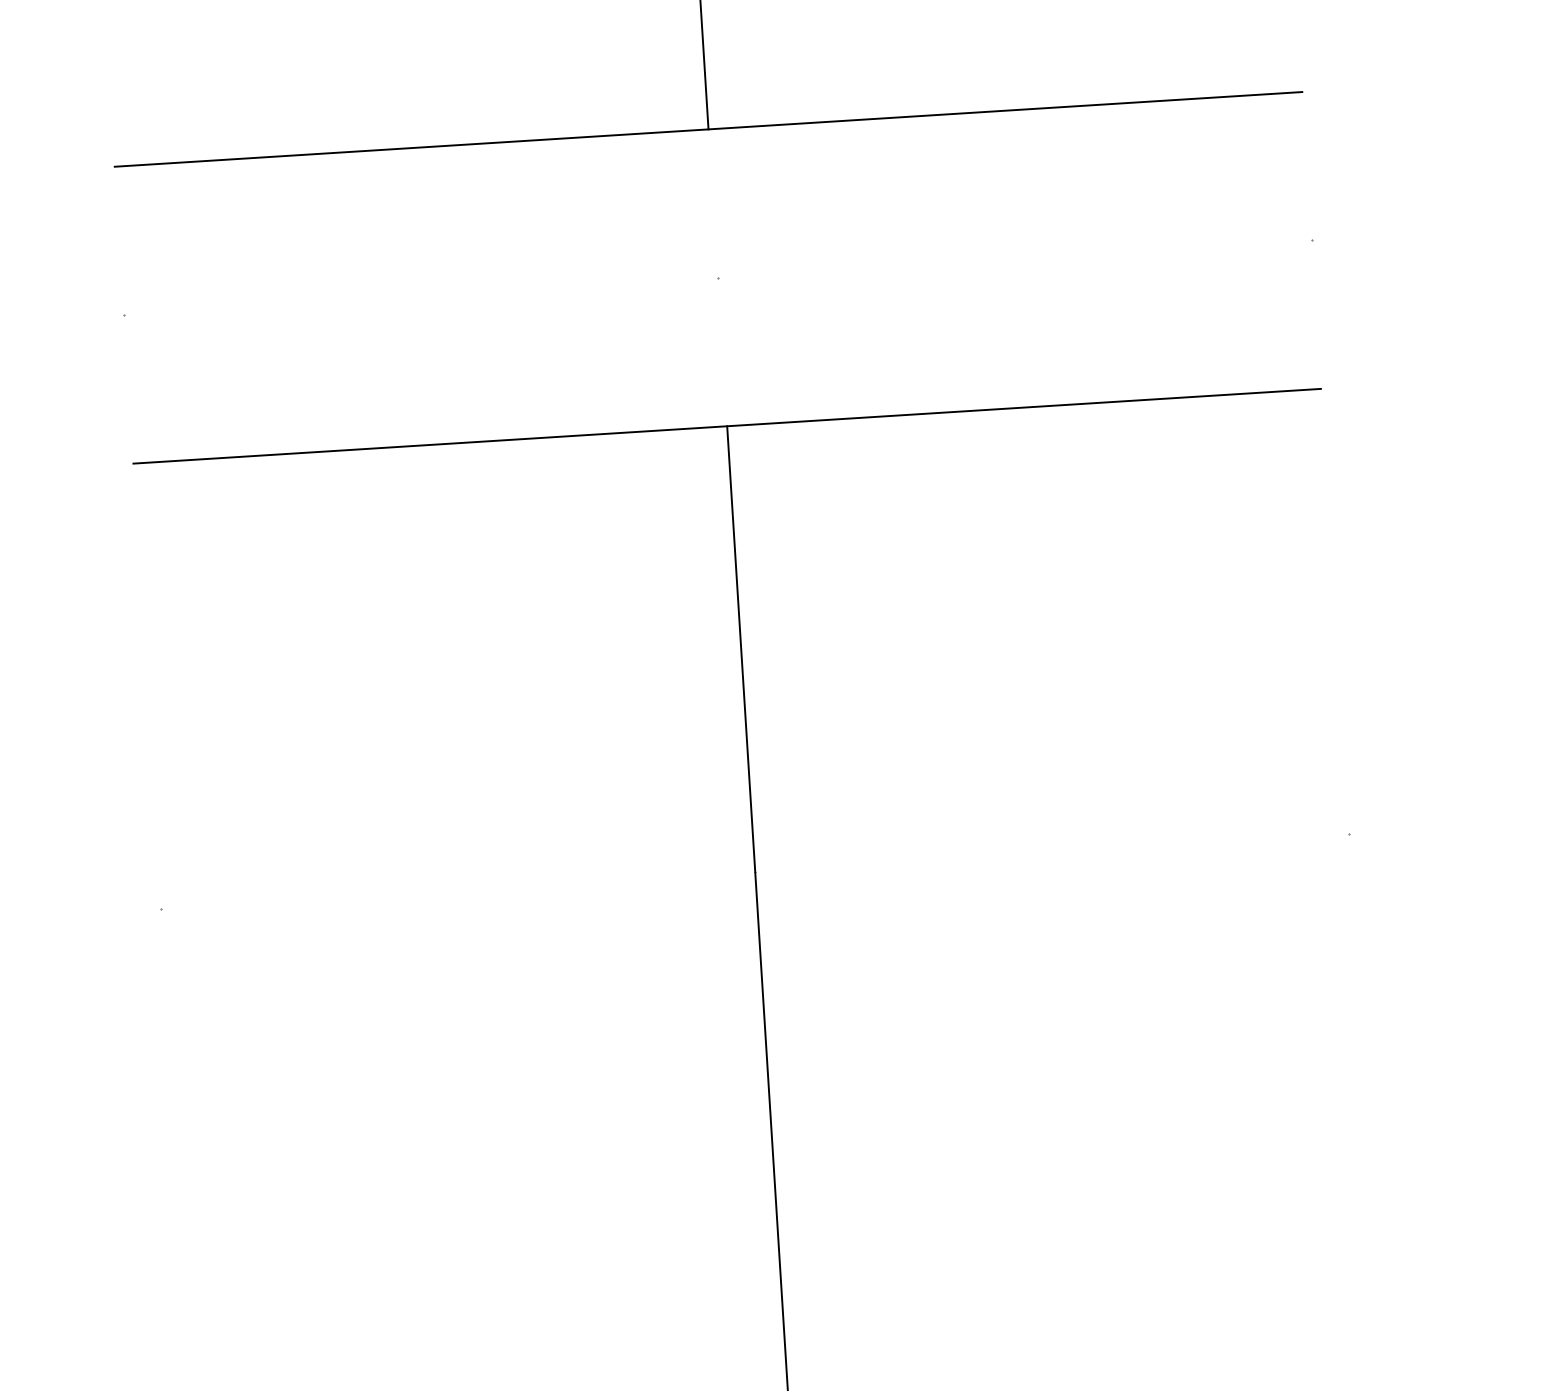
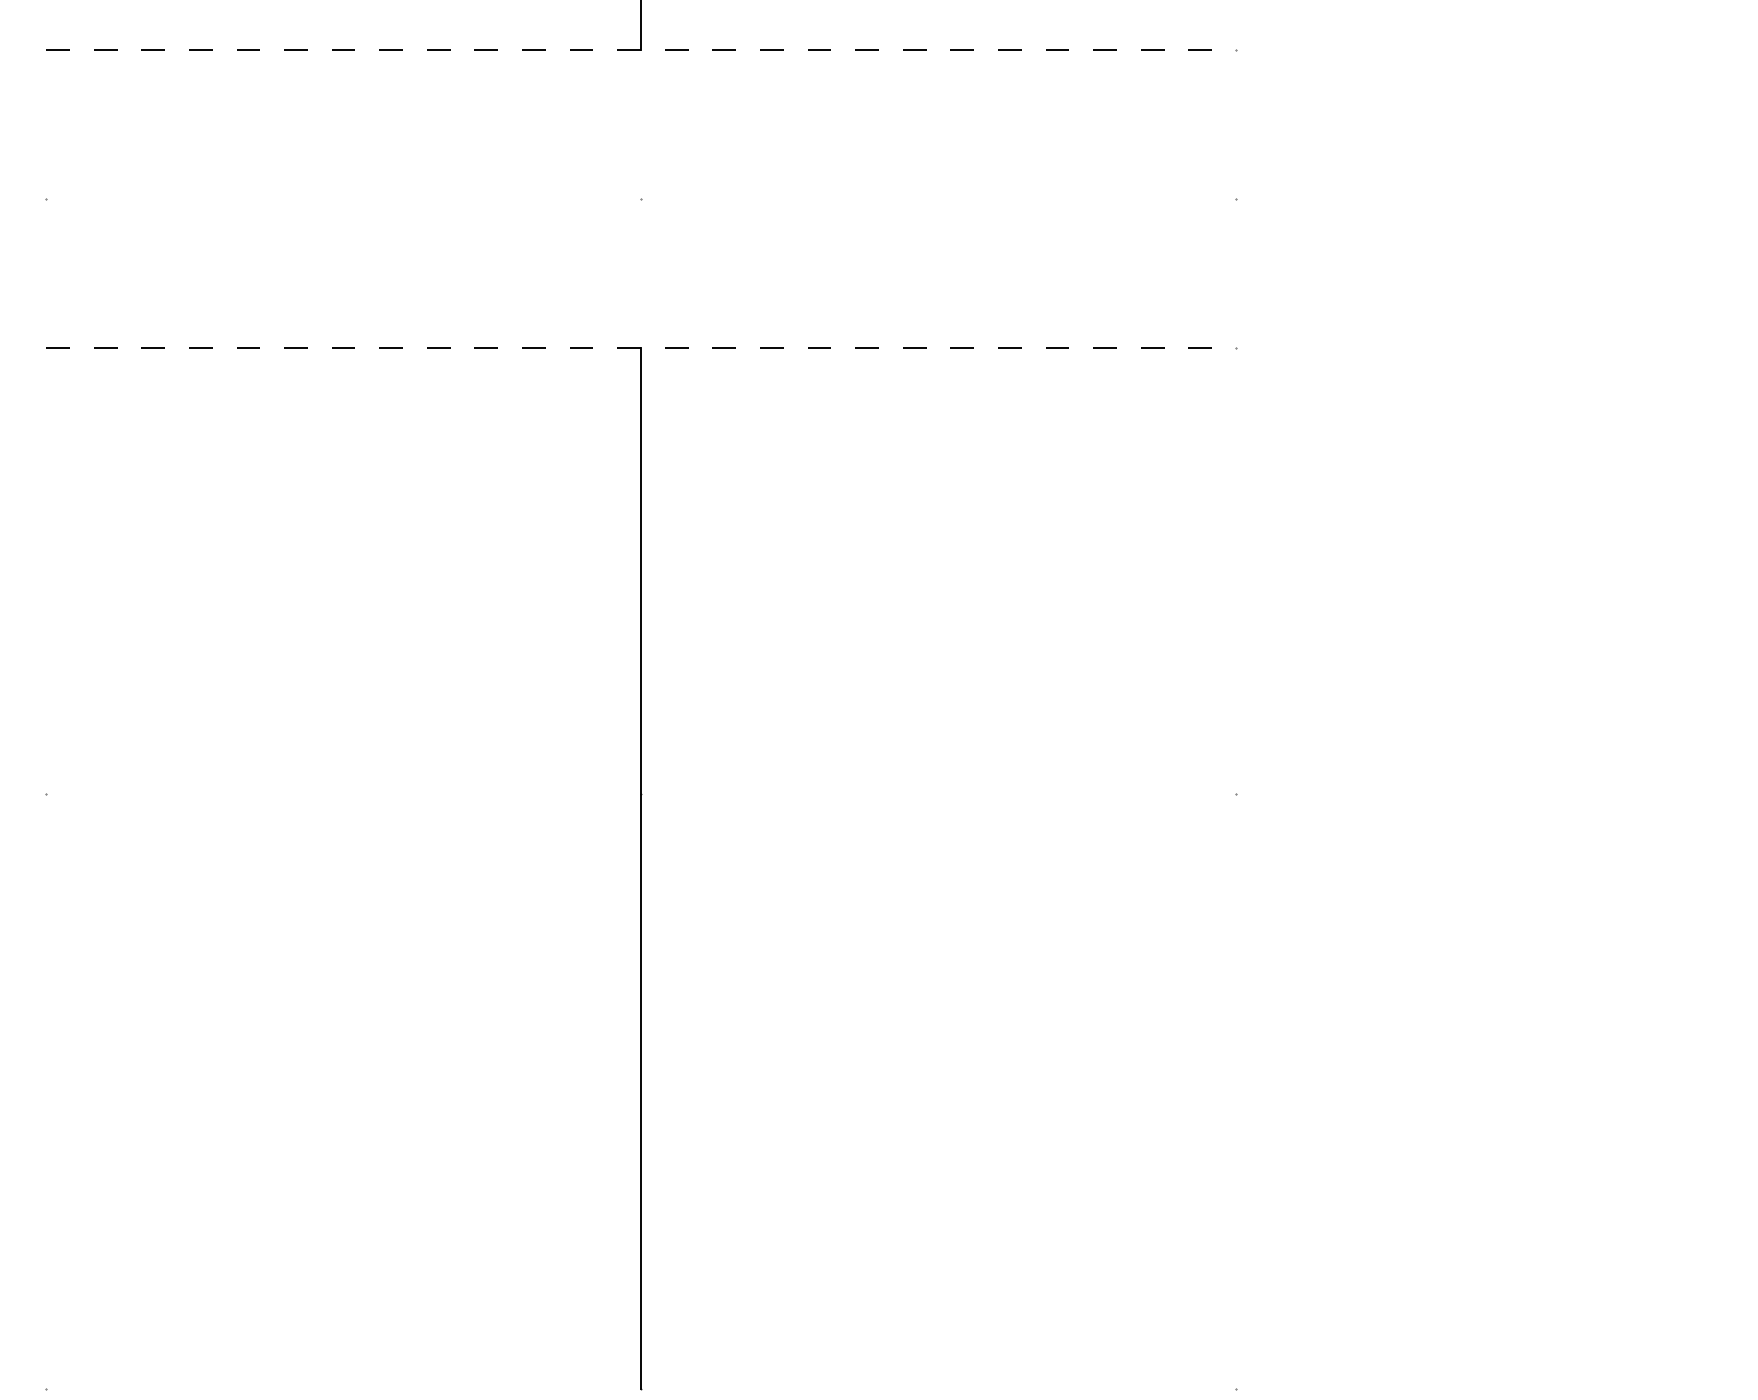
line: (708, 129) -> (641, 50), solid -> dashed
line: (727, 426) -> (641, 347), solid -> dashed

